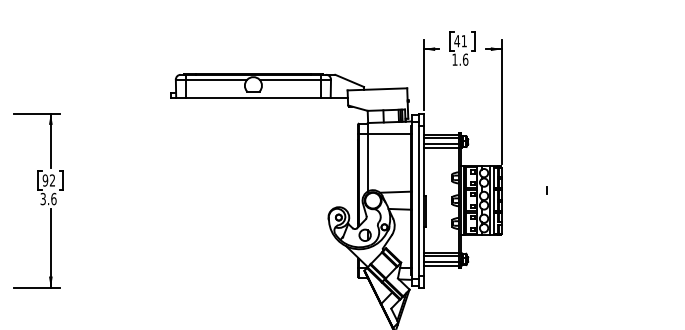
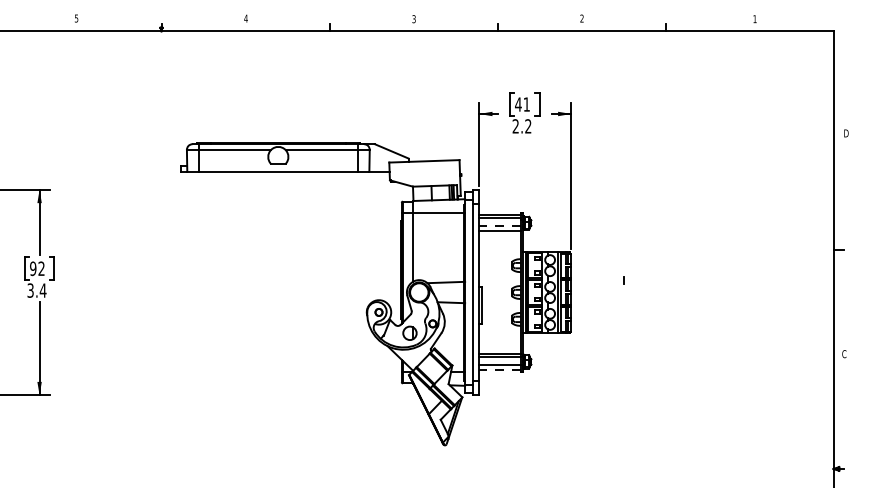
text: (459, 59) -> (521, 126), 1.6 -> 2.2
line: (441, 143) -> (499, 225), solid -> dashed
text: (53, 198) -> (42, 290), 3.6 -> 3.4
line: (441, 266) -> (499, 369), solid -> dashed

